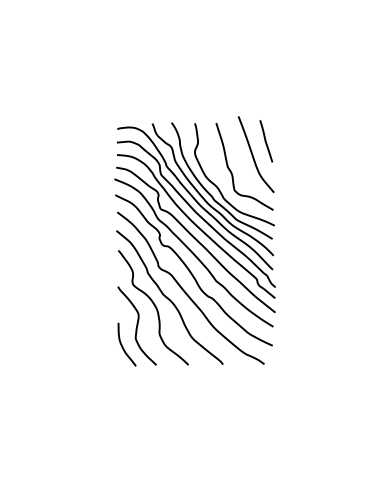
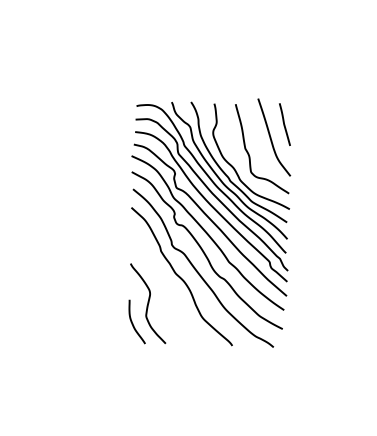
curve: (154, 306) -> (166, 284), removed

